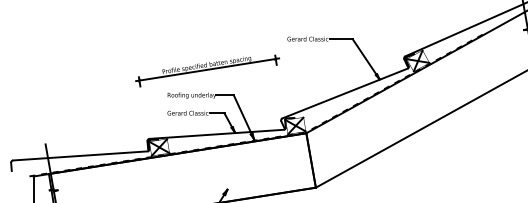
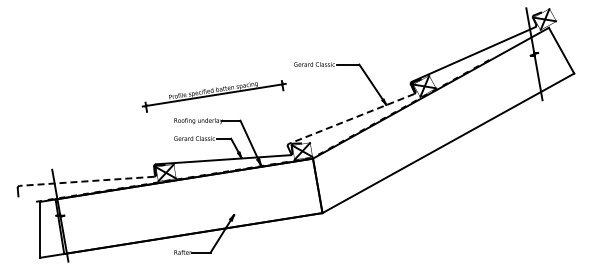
line: (344, 94) -> (351, 119), solid -> dashed
line: (79, 156) -> (86, 181), solid -> dashed

